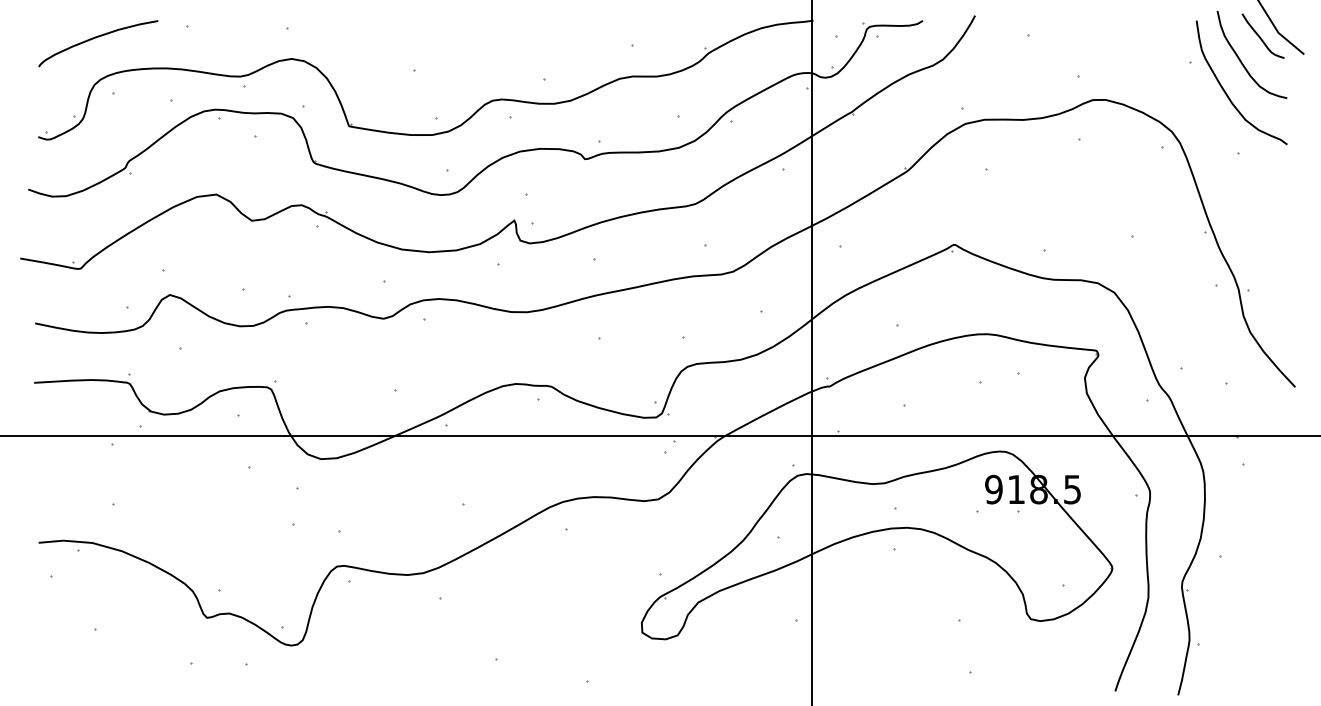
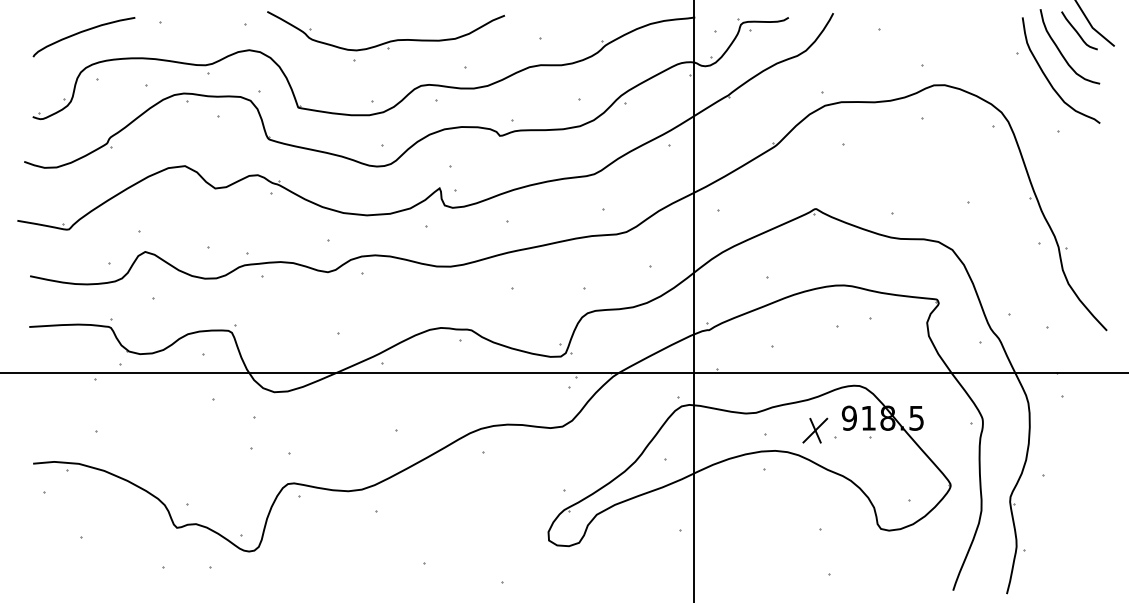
part: (454, 48) -> (388, 41), added
part: (953, 503) -> (814, 430), added

